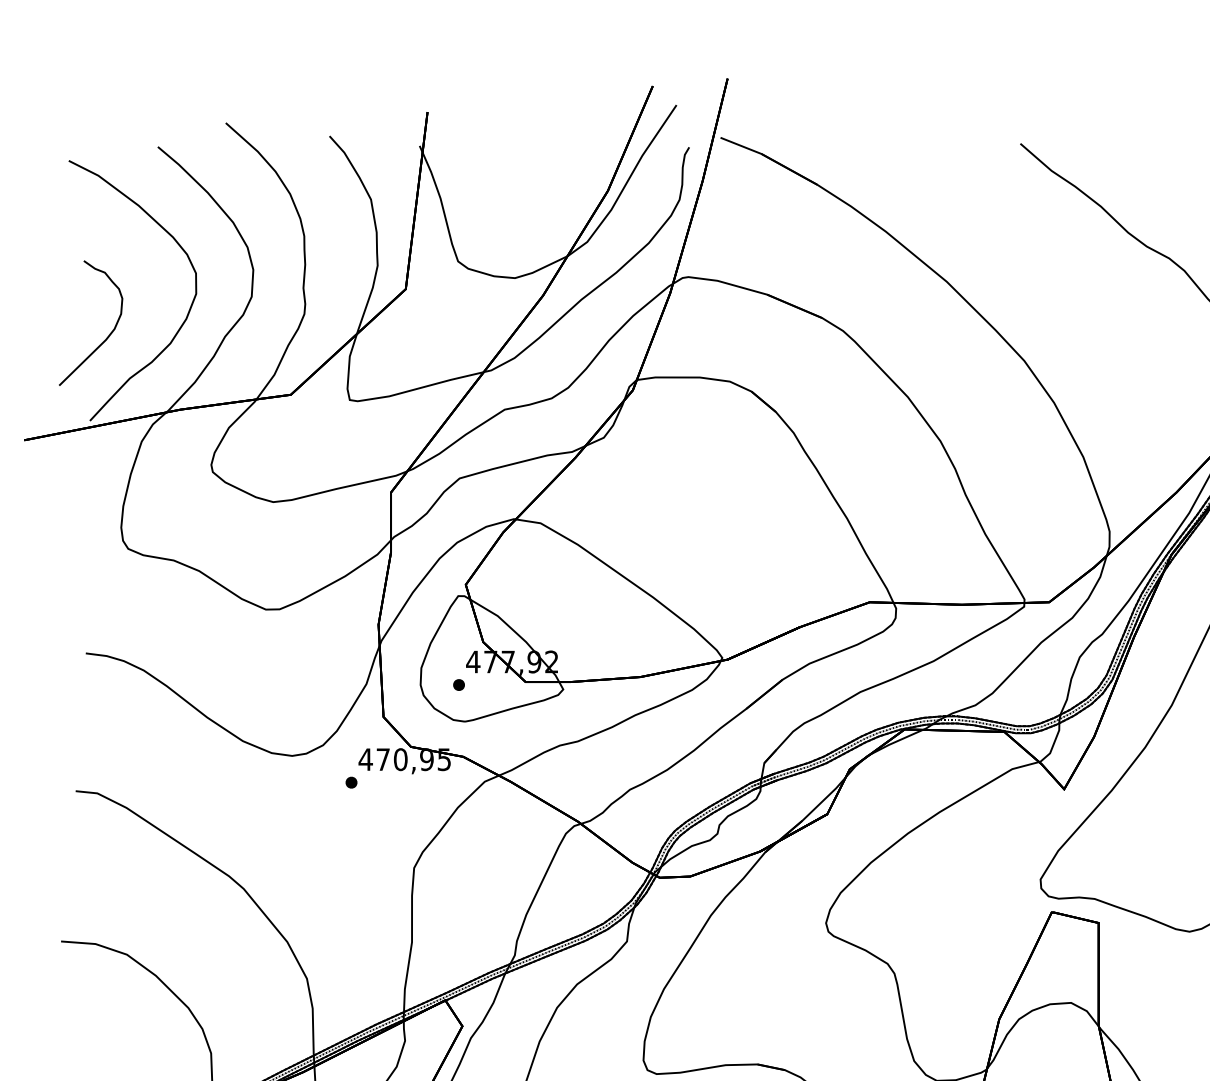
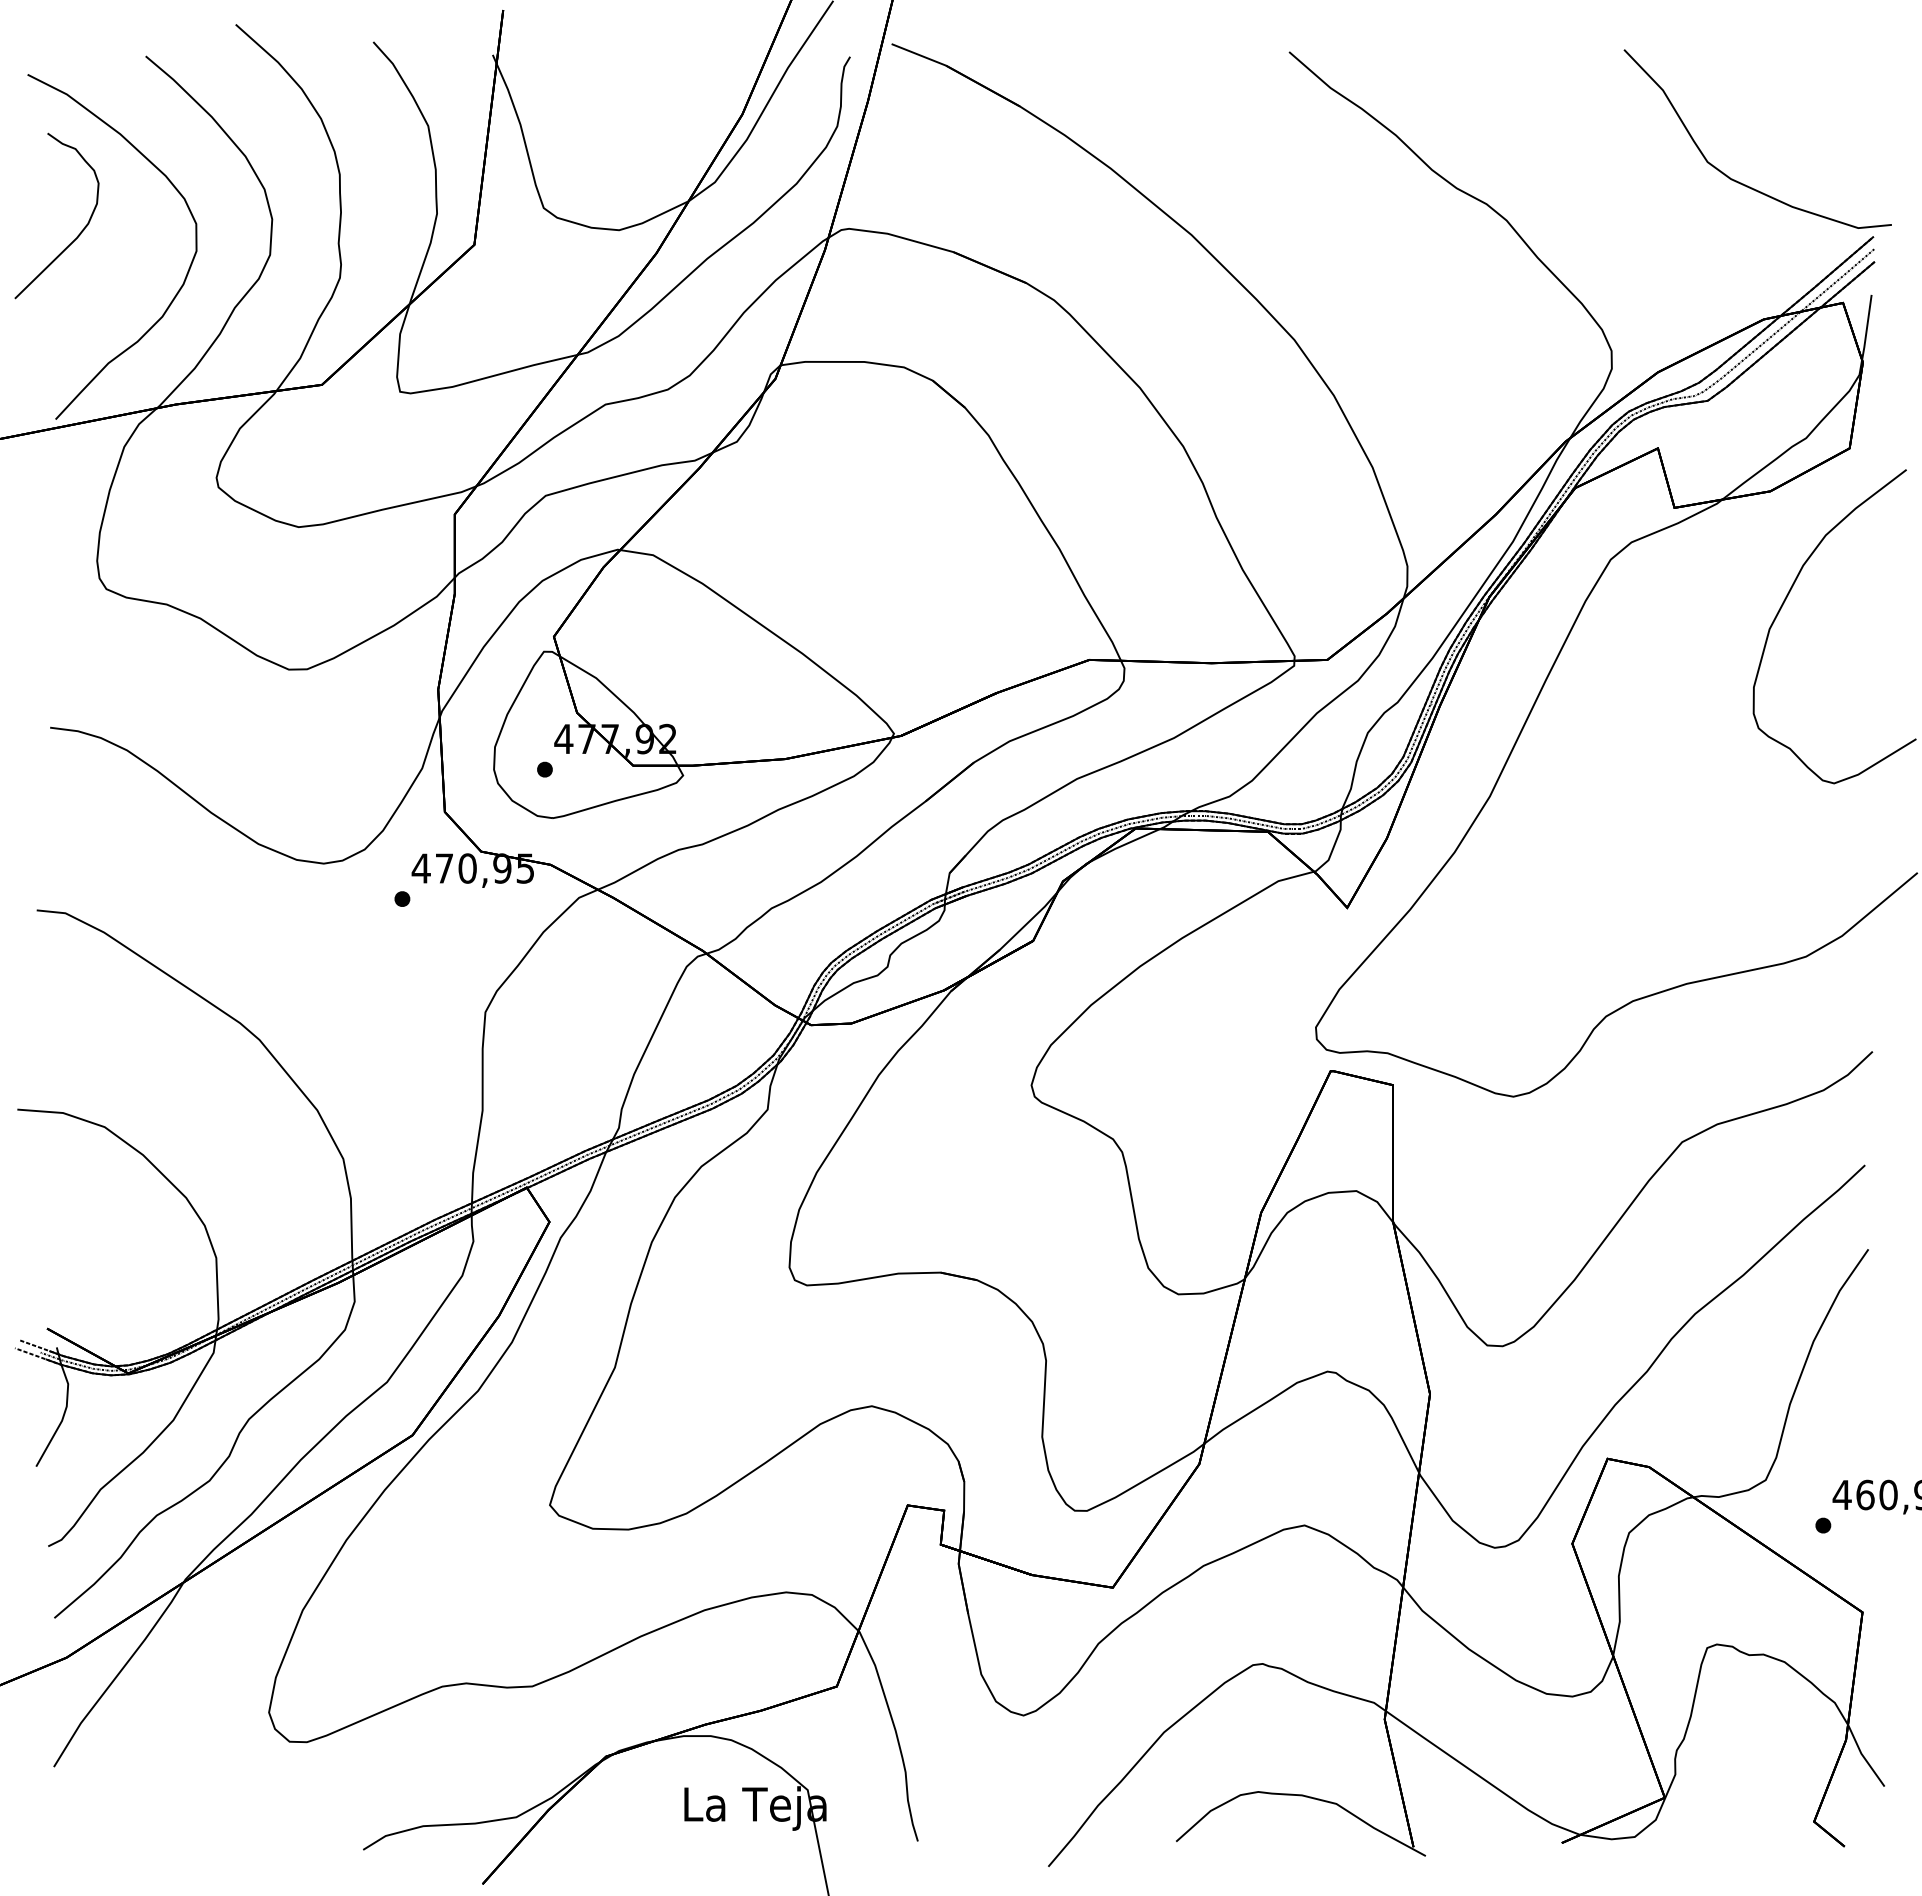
curve: (108, 334) -> (80, 231), moved

